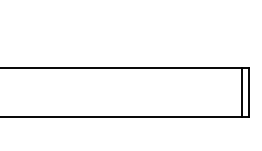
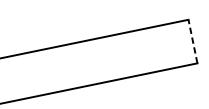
line: (249, 91) -> (192, 40), solid -> dashed
line: (241, 92) -> (185, 43), removed

